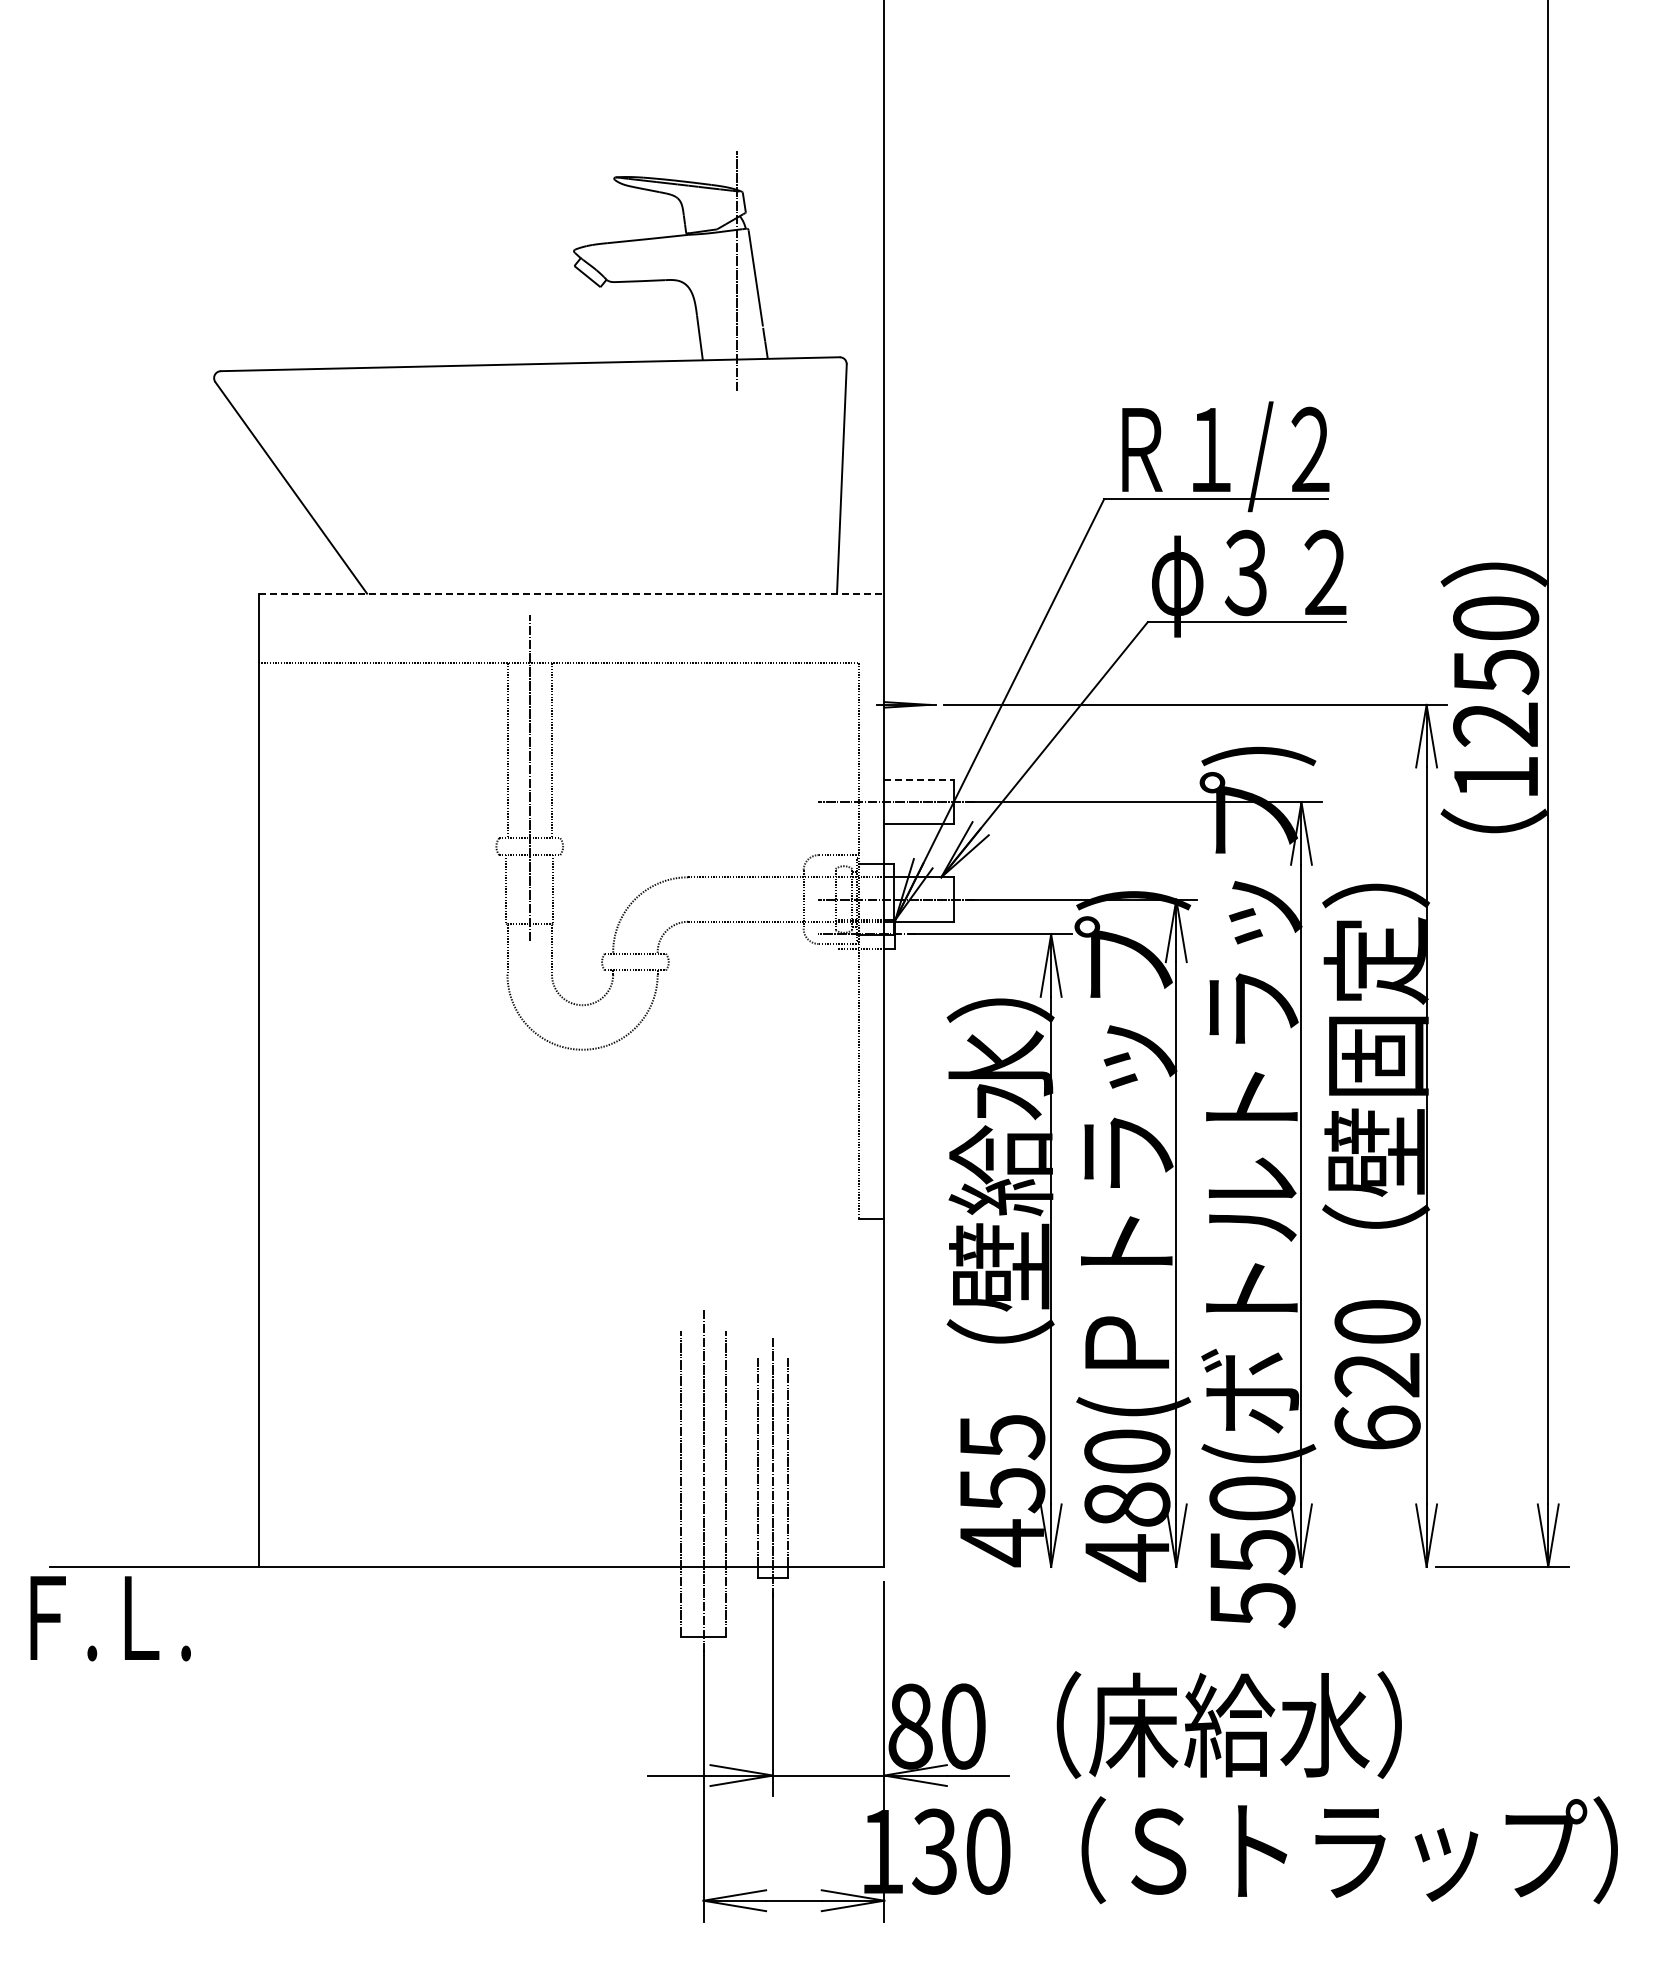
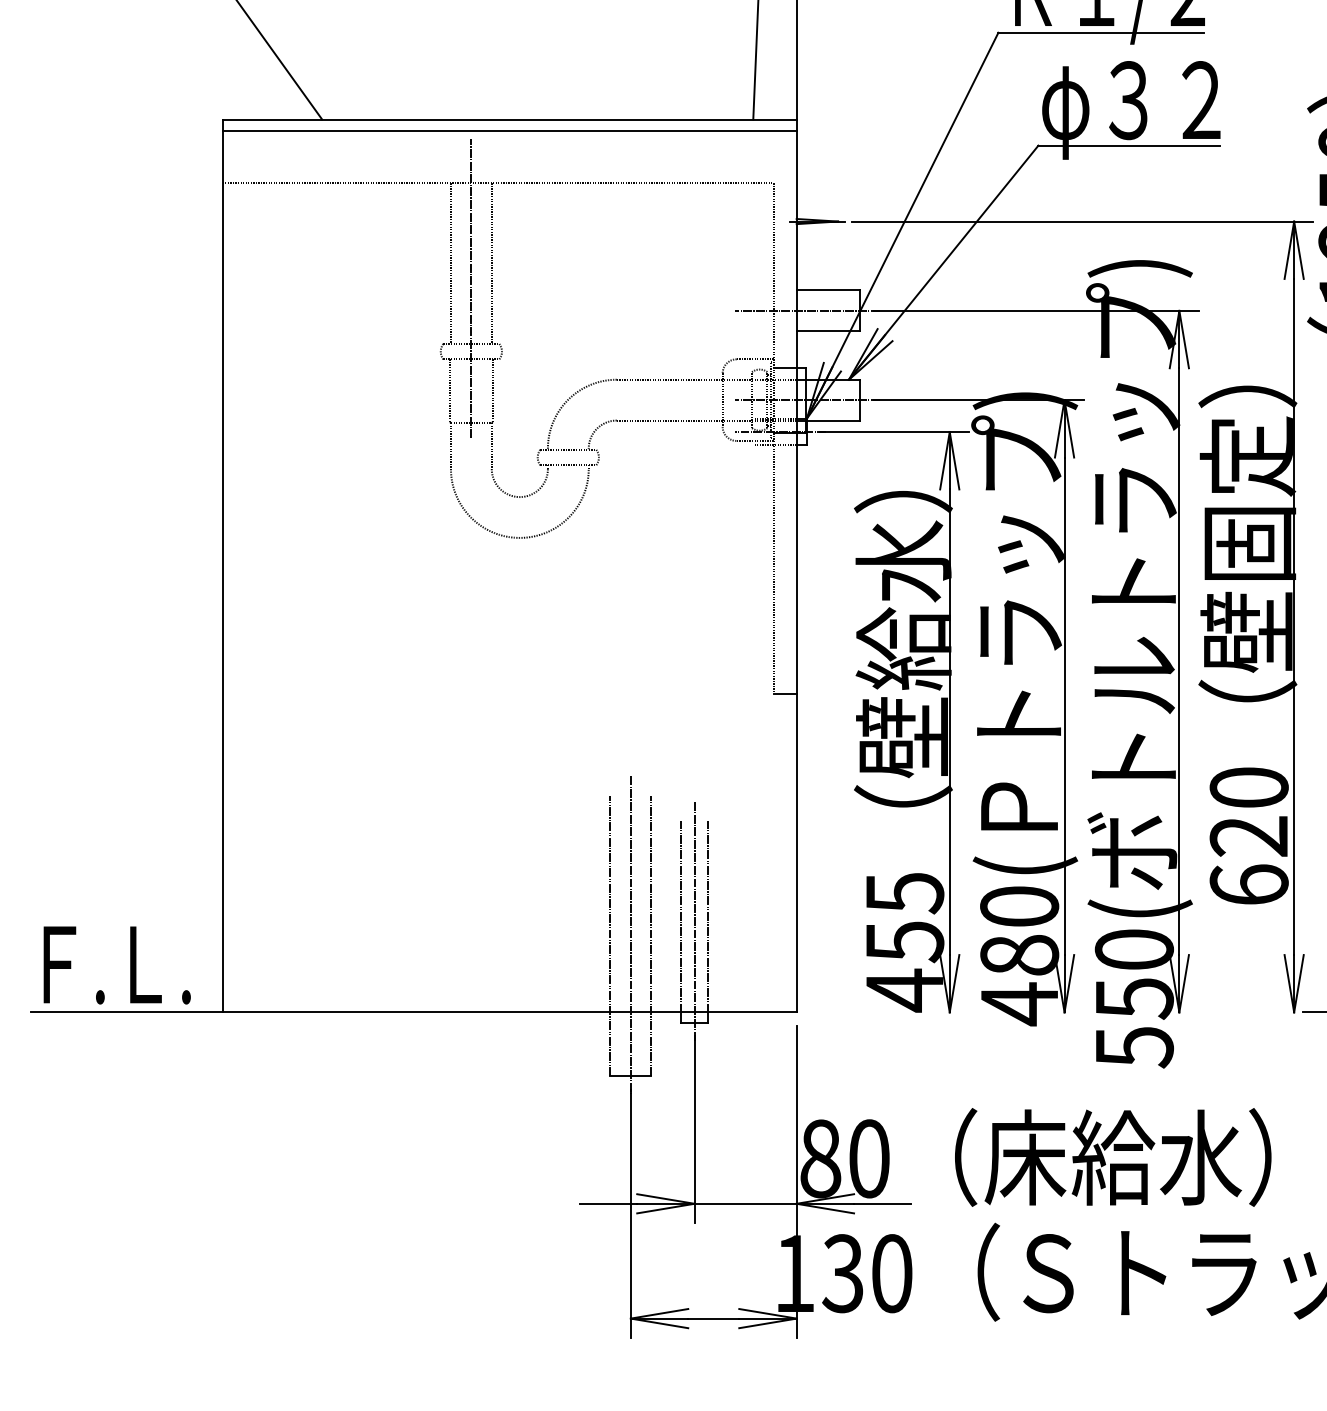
line: (571, 593) -> (509, 119), dashed -> solid
line: (571, 606) -> (509, 131), added
line: (919, 779) -> (828, 290), dashed -> solid
text: (110, 1618) -> (117, 965), moved

